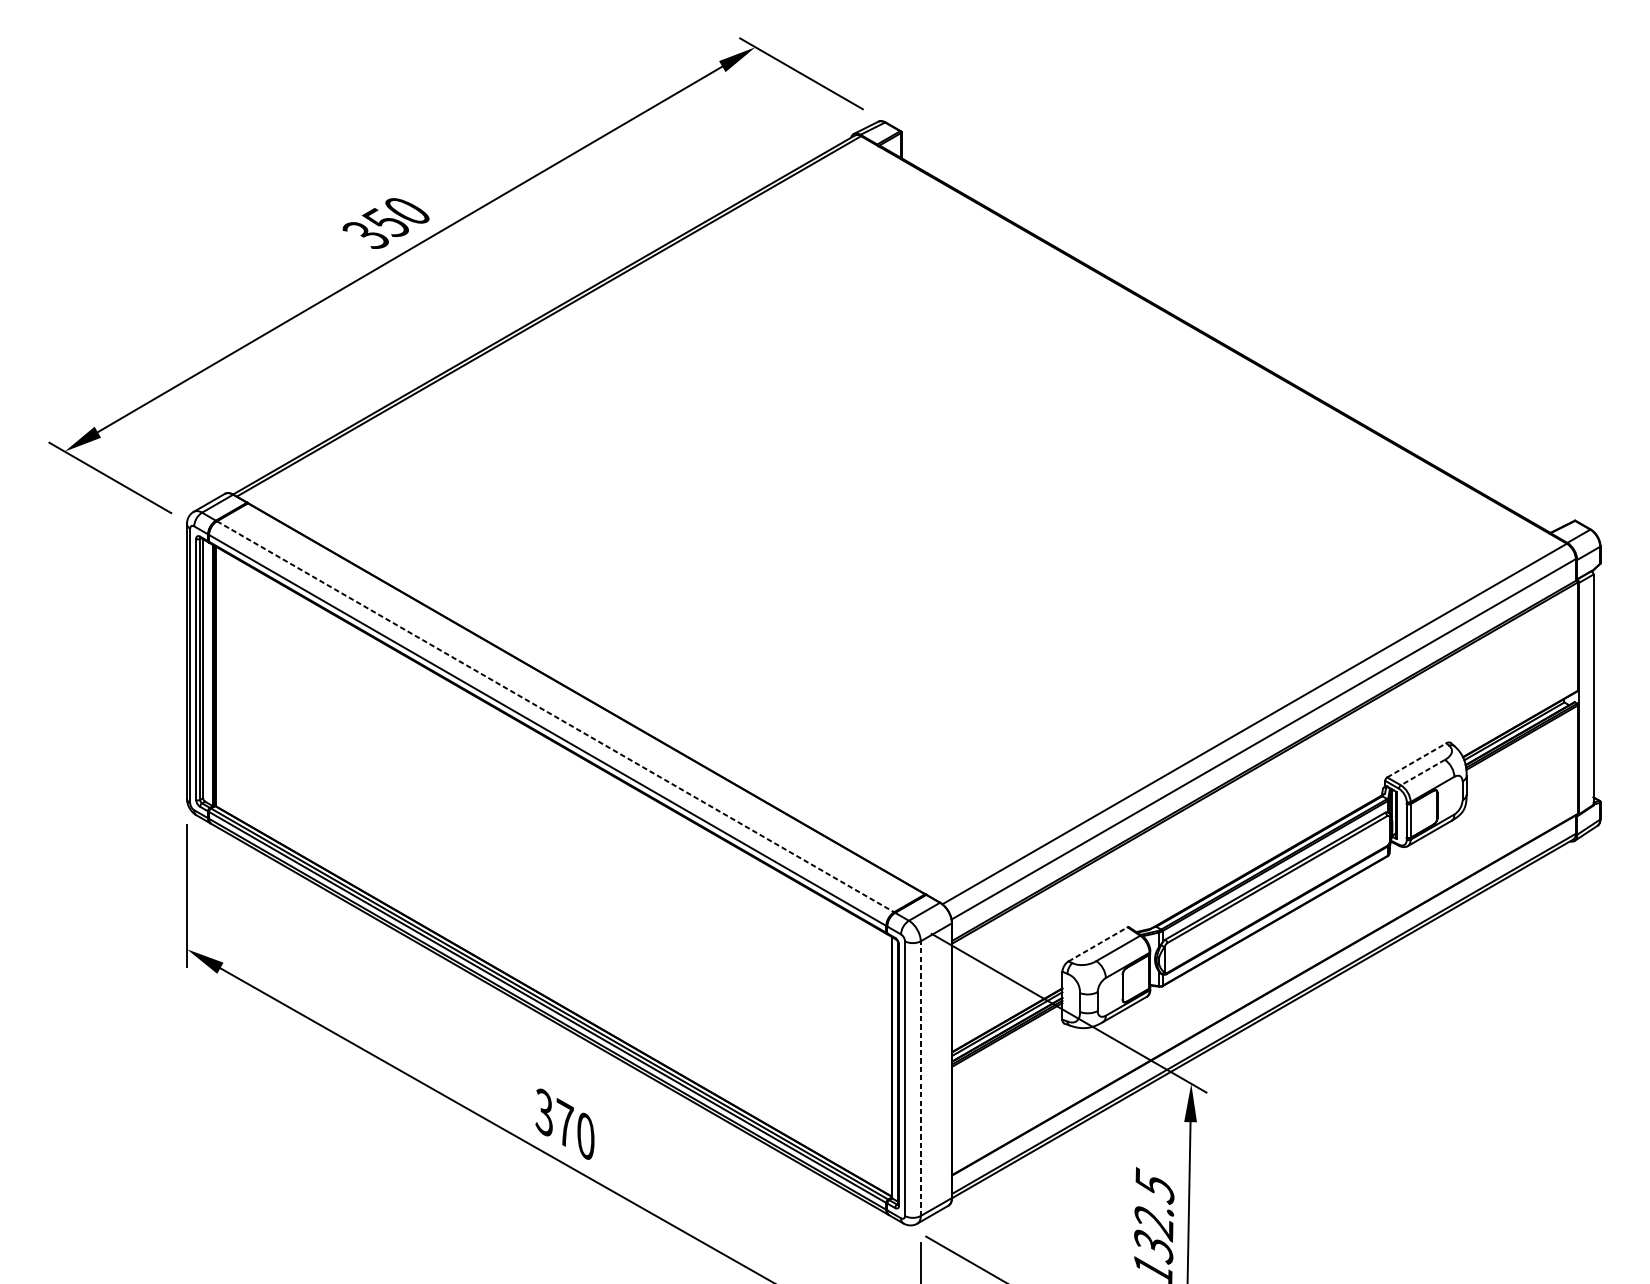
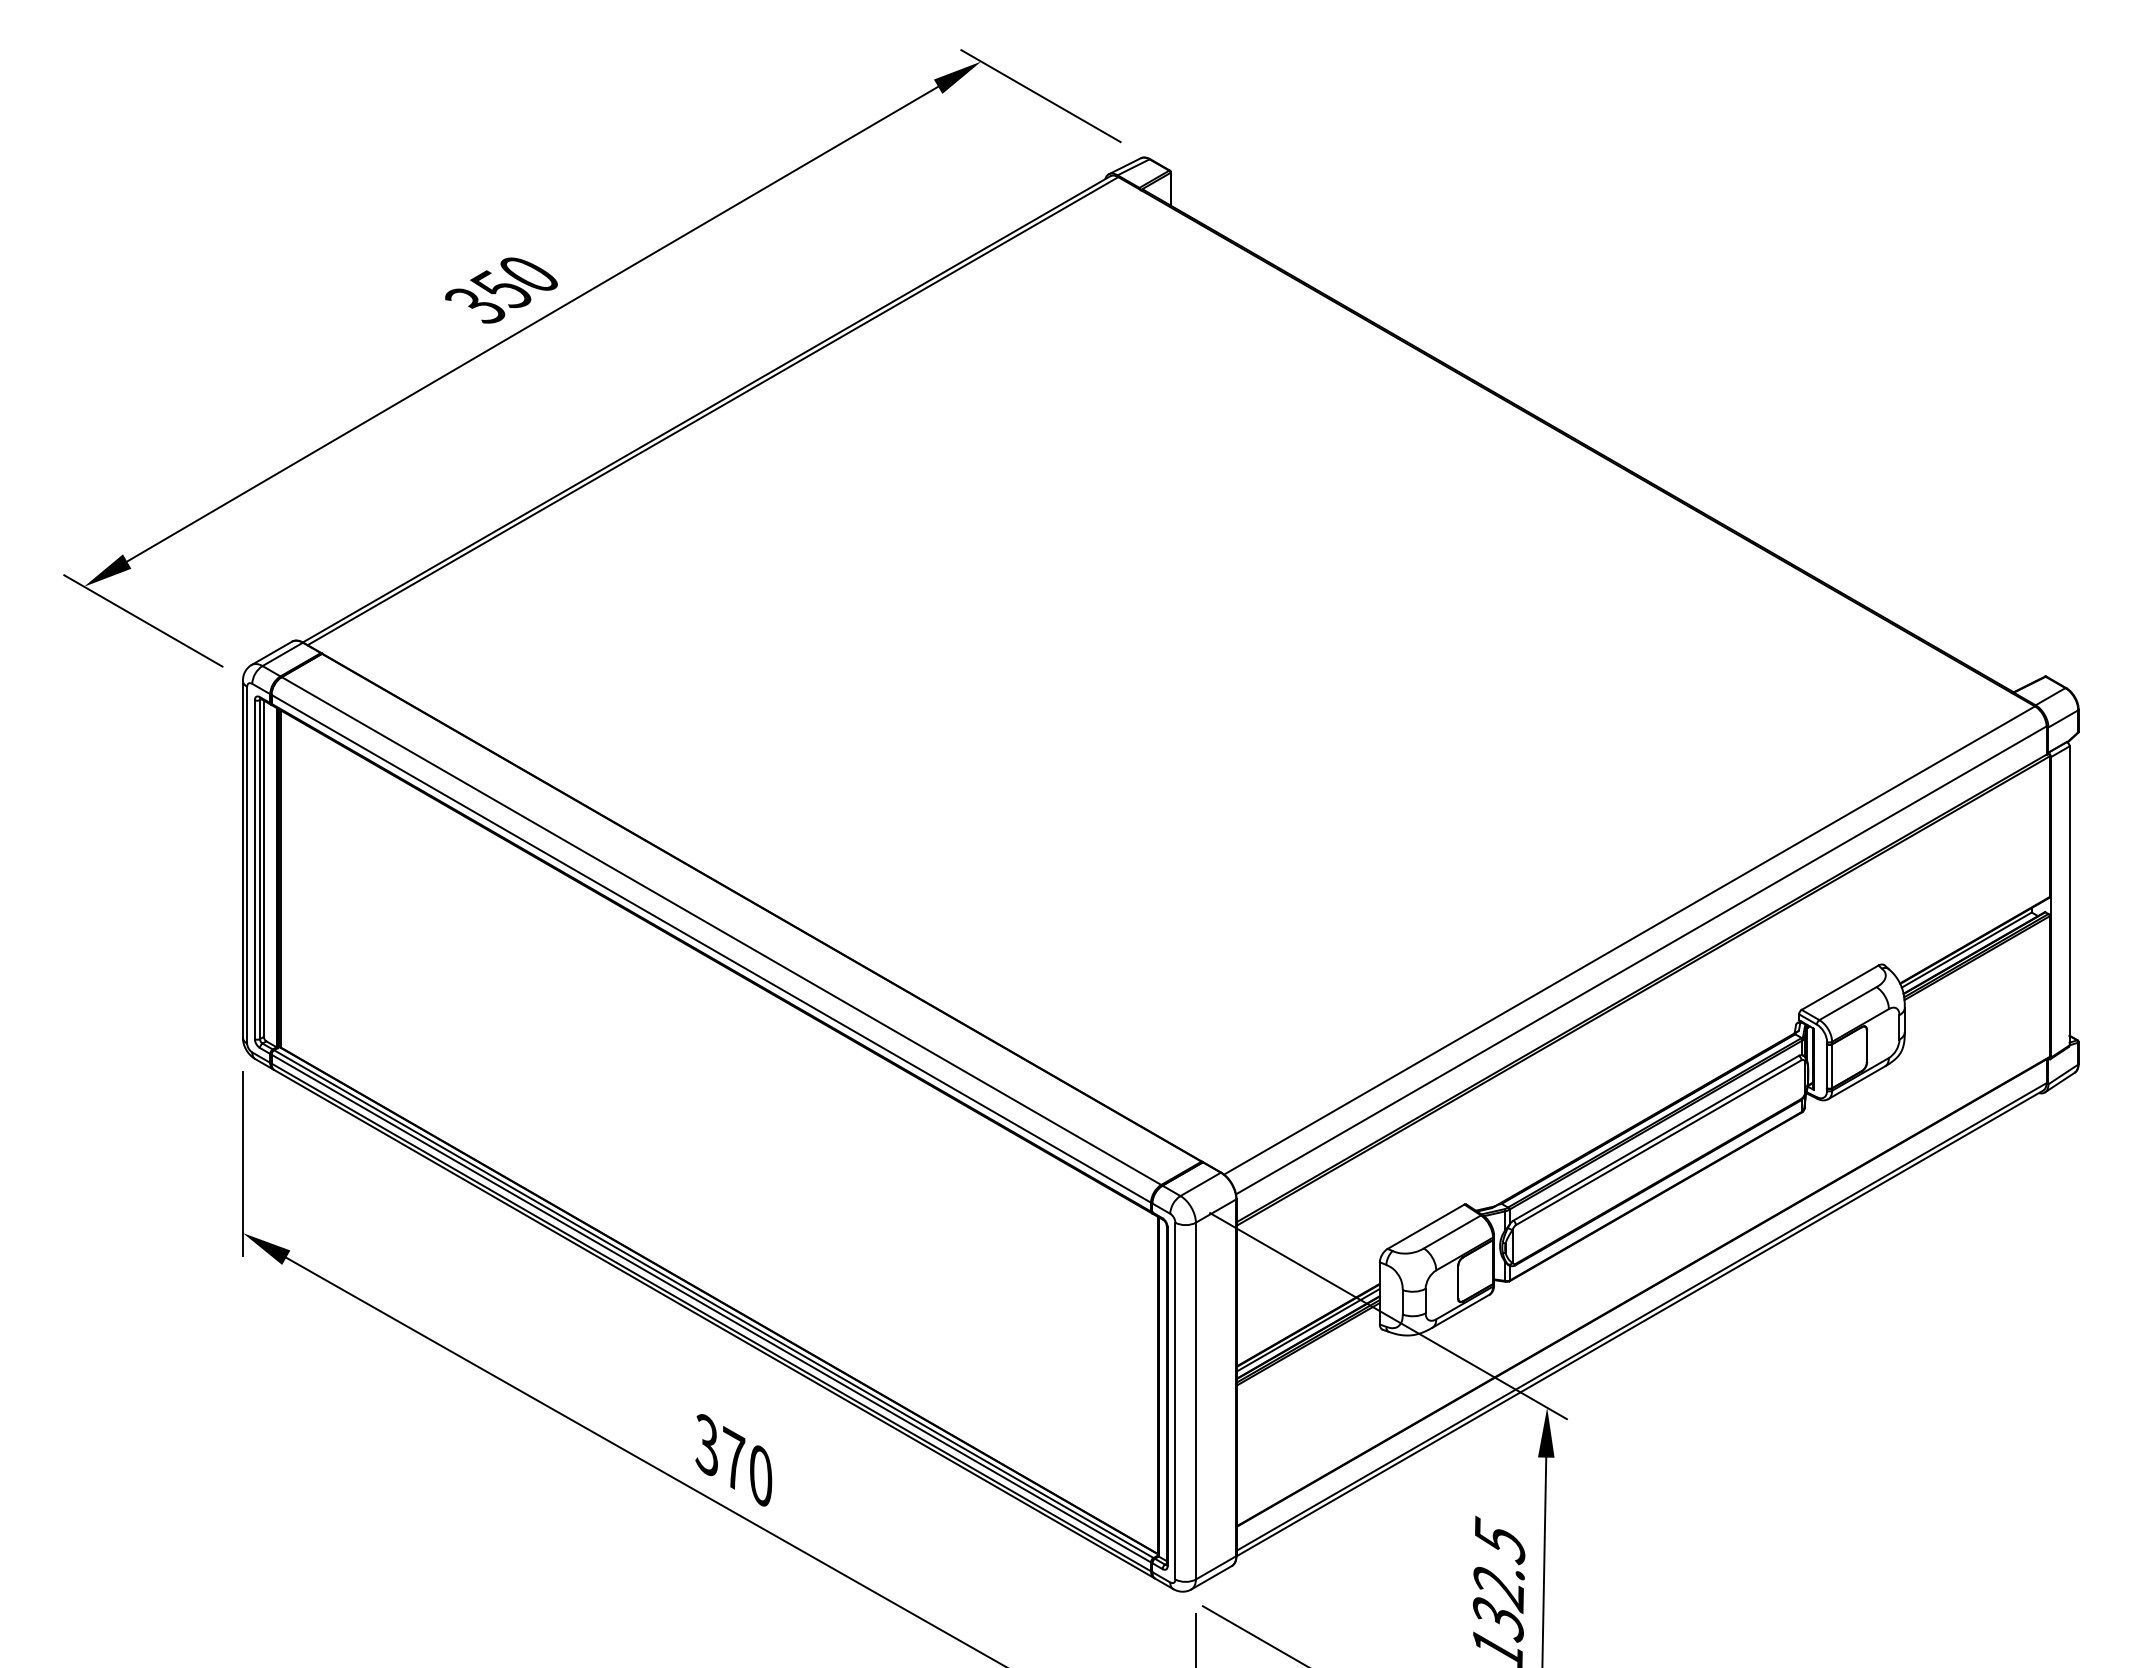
line: (555, 717) -> (721, 931), dashed -> solid
line: (1417, 760) -> (1840, 987), dashed -> solid
line: (1422, 772) -> (1847, 1003), dashed -> solid
line: (1098, 944) -> (1426, 1226), dashed -> solid
line: (920, 1078) -> (1195, 1400), dashed -> solid

